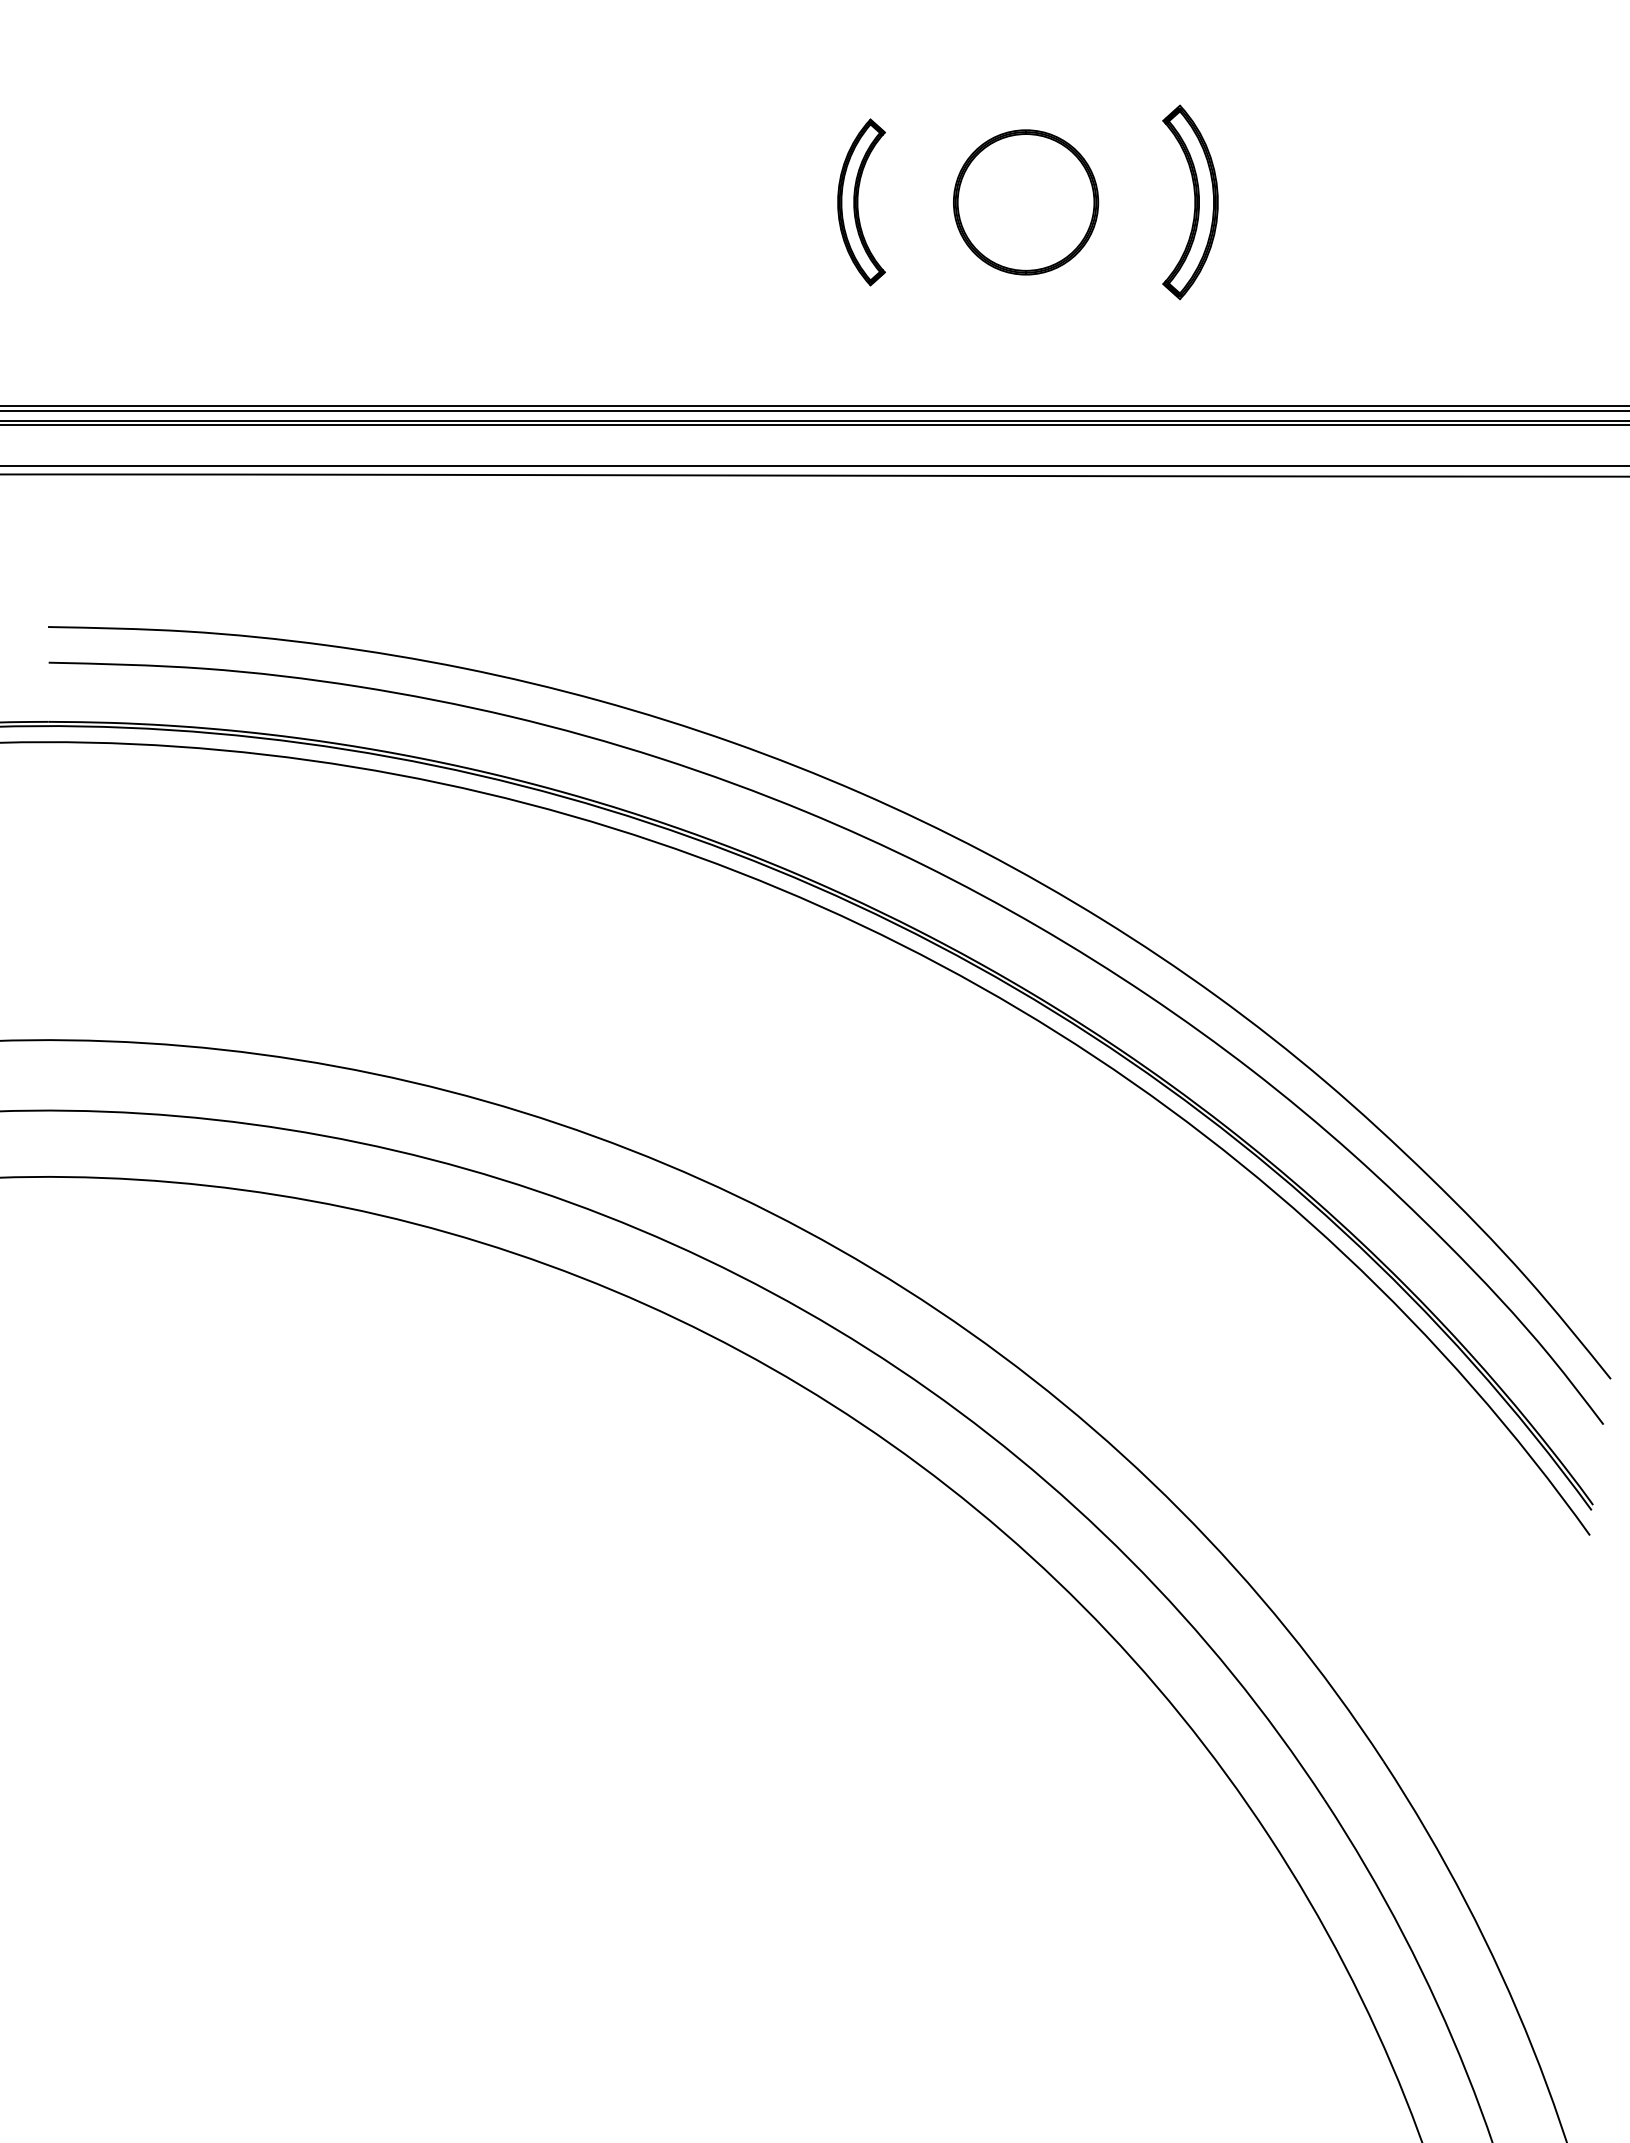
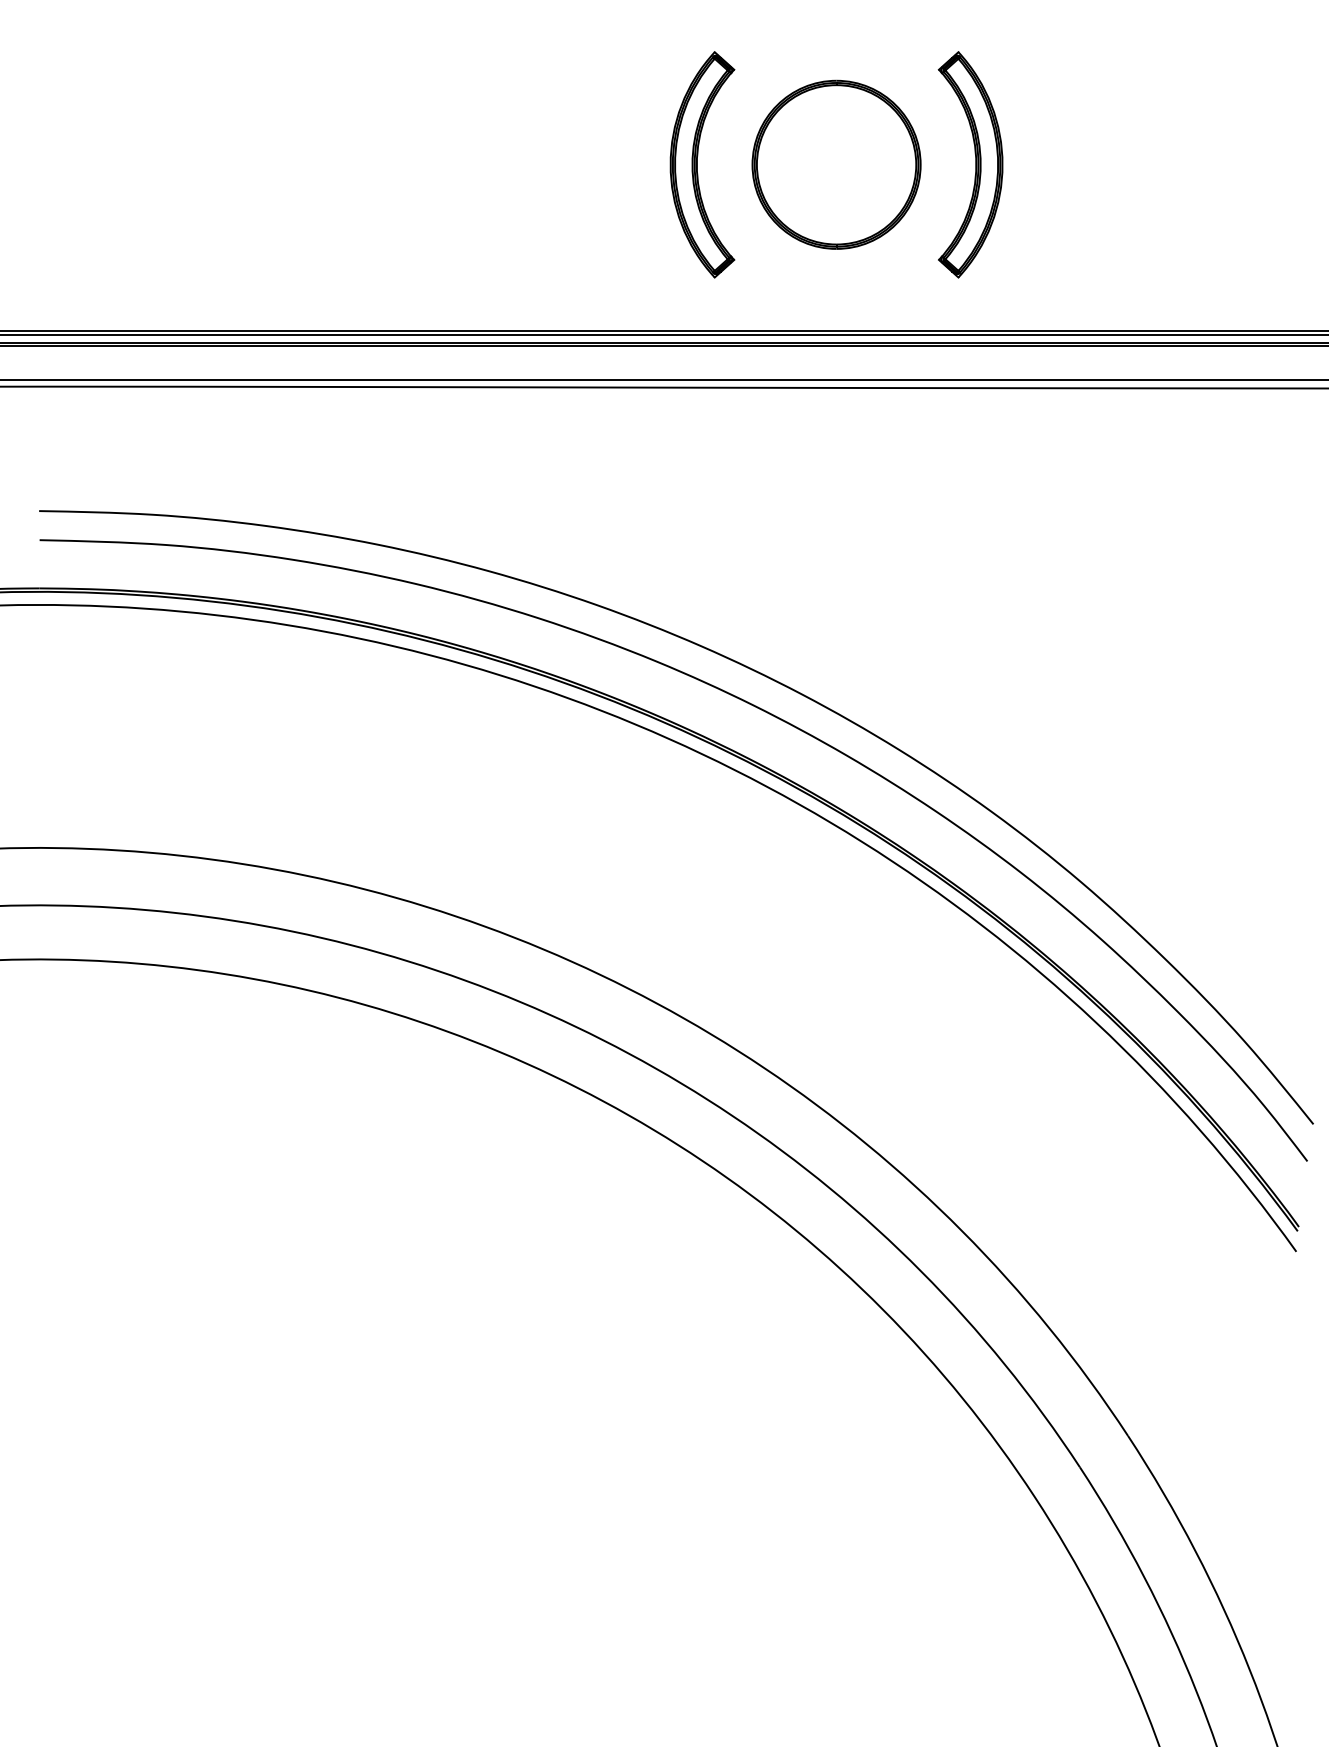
part: (861, 202) -> (702, 164), size x1.67
part: (1025, 202) -> (836, 164), size x1.43
part: (1190, 202) -> (970, 164), size x1.43

